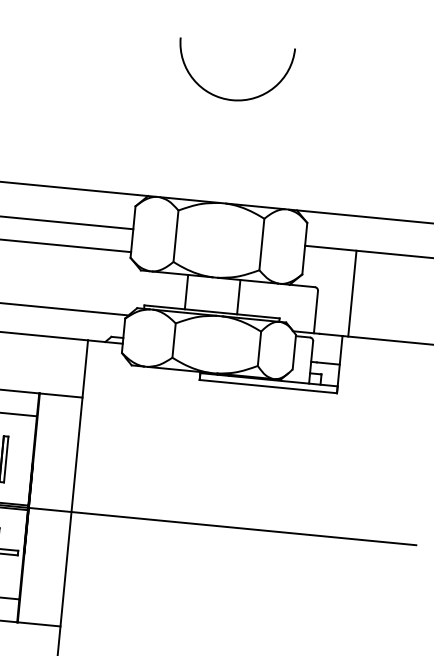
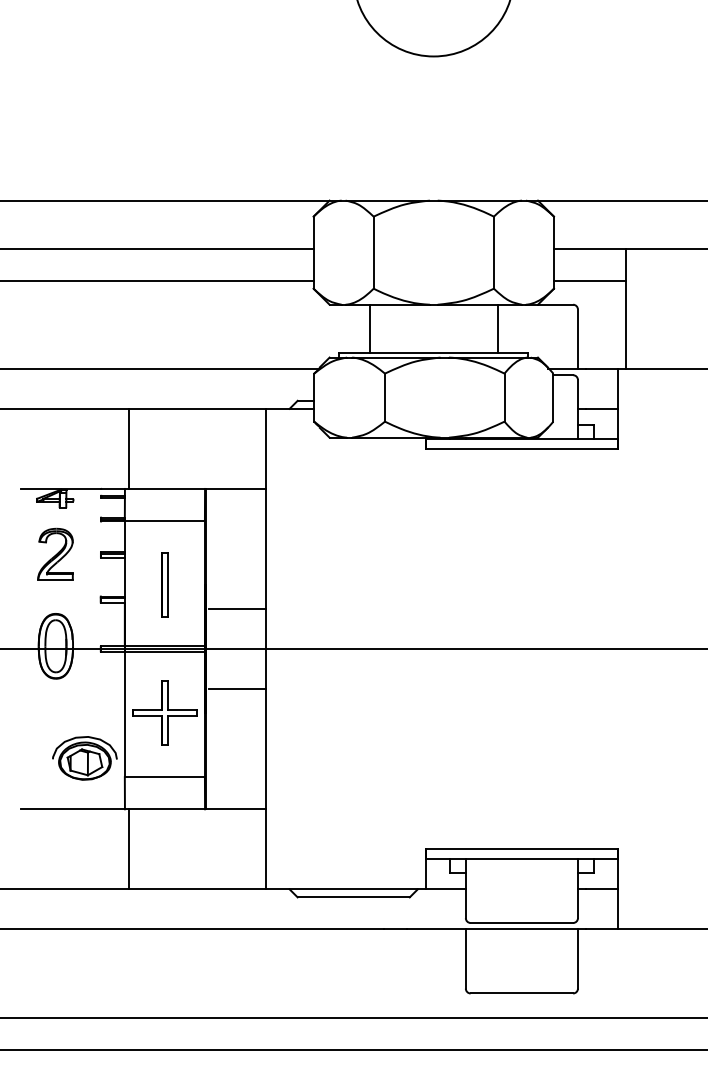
line: (328, 271) -> (590, 280), added
line: (186, 291) -> (369, 328), moved
line: (238, 296) -> (497, 328), moved
line: (53, 481) -> (236, 609), added
line: (47, 538) -> (236, 689), added

